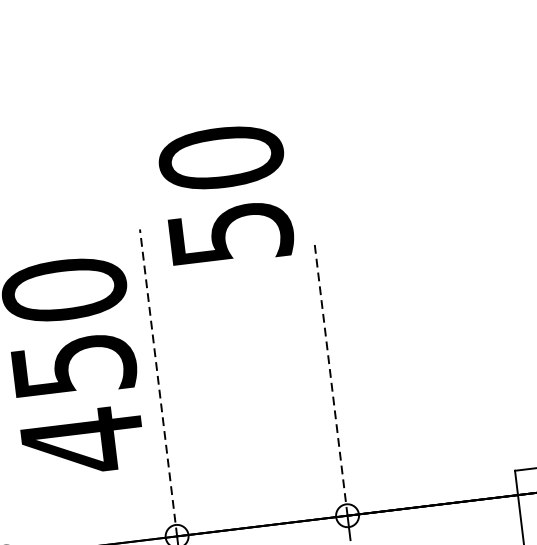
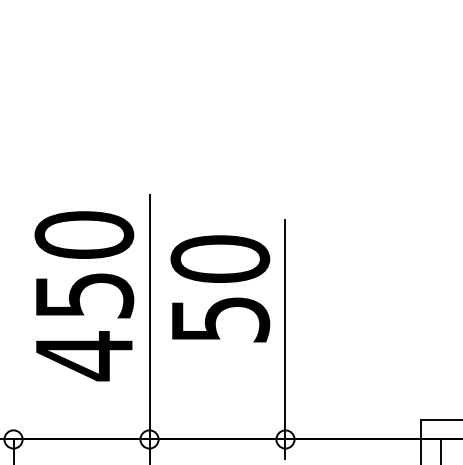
text: (226, 194) -> (220, 288), moved
line: (330, 377) -> (285, 329), dashed -> solid
line: (158, 382) -> (149, 316), dashed -> solid

